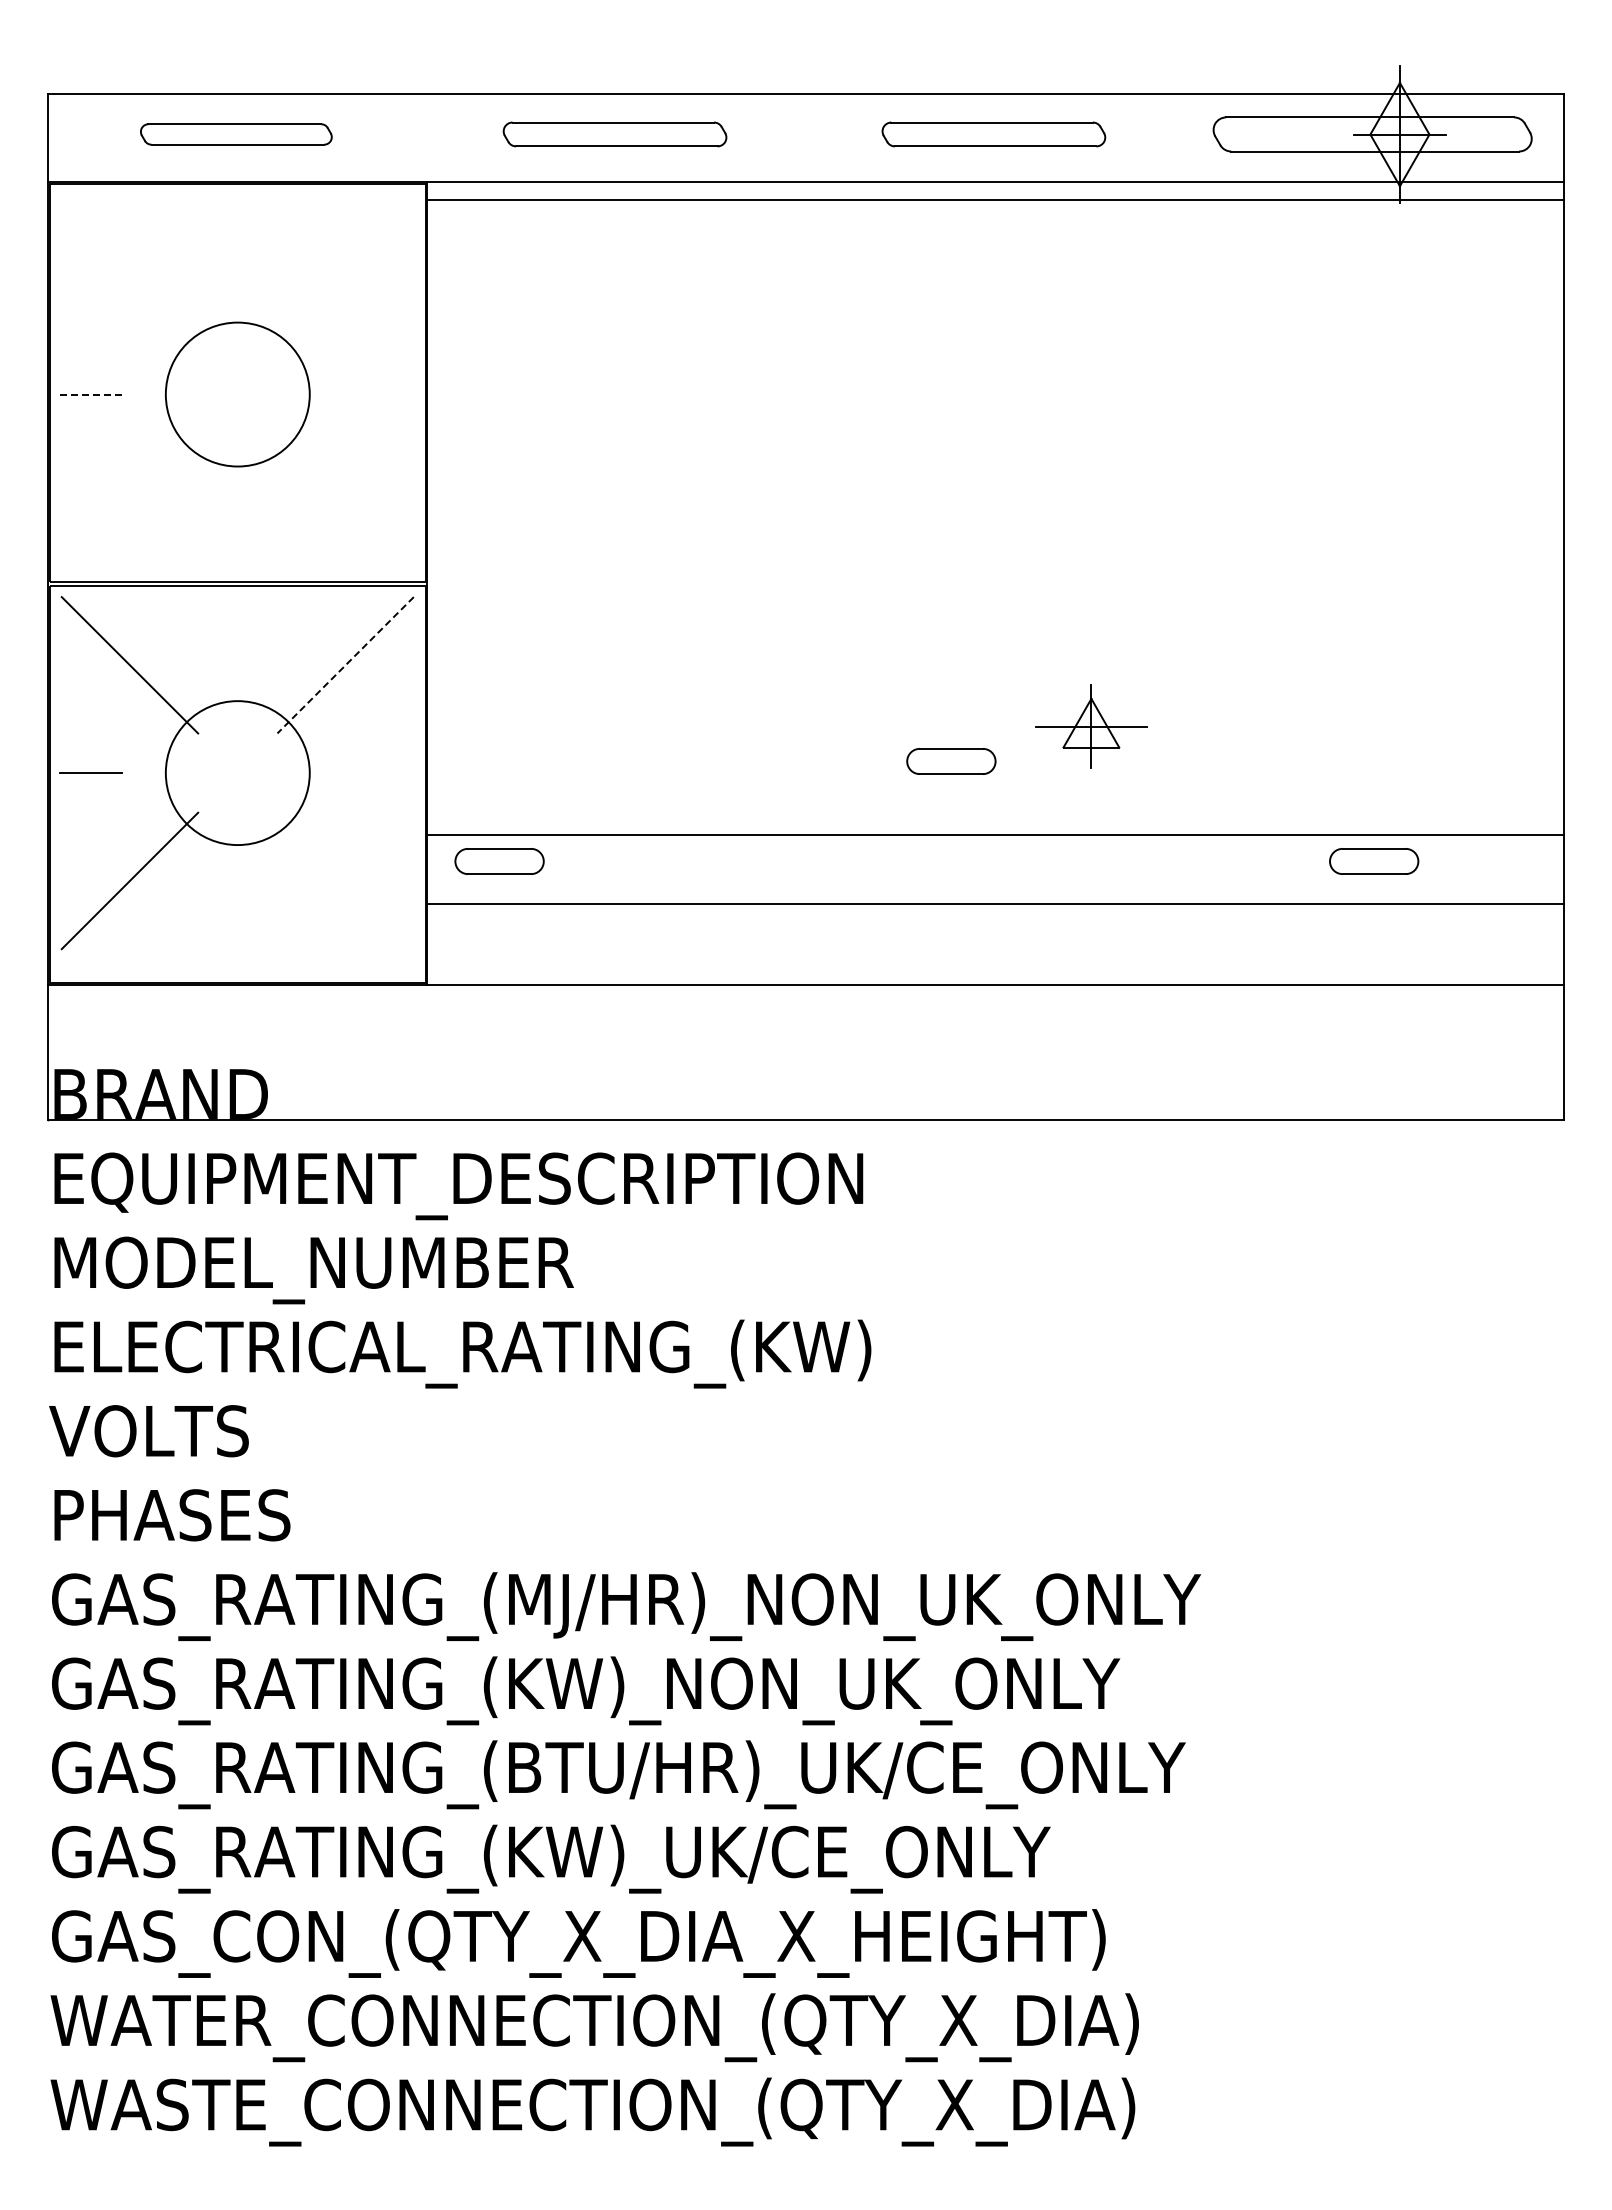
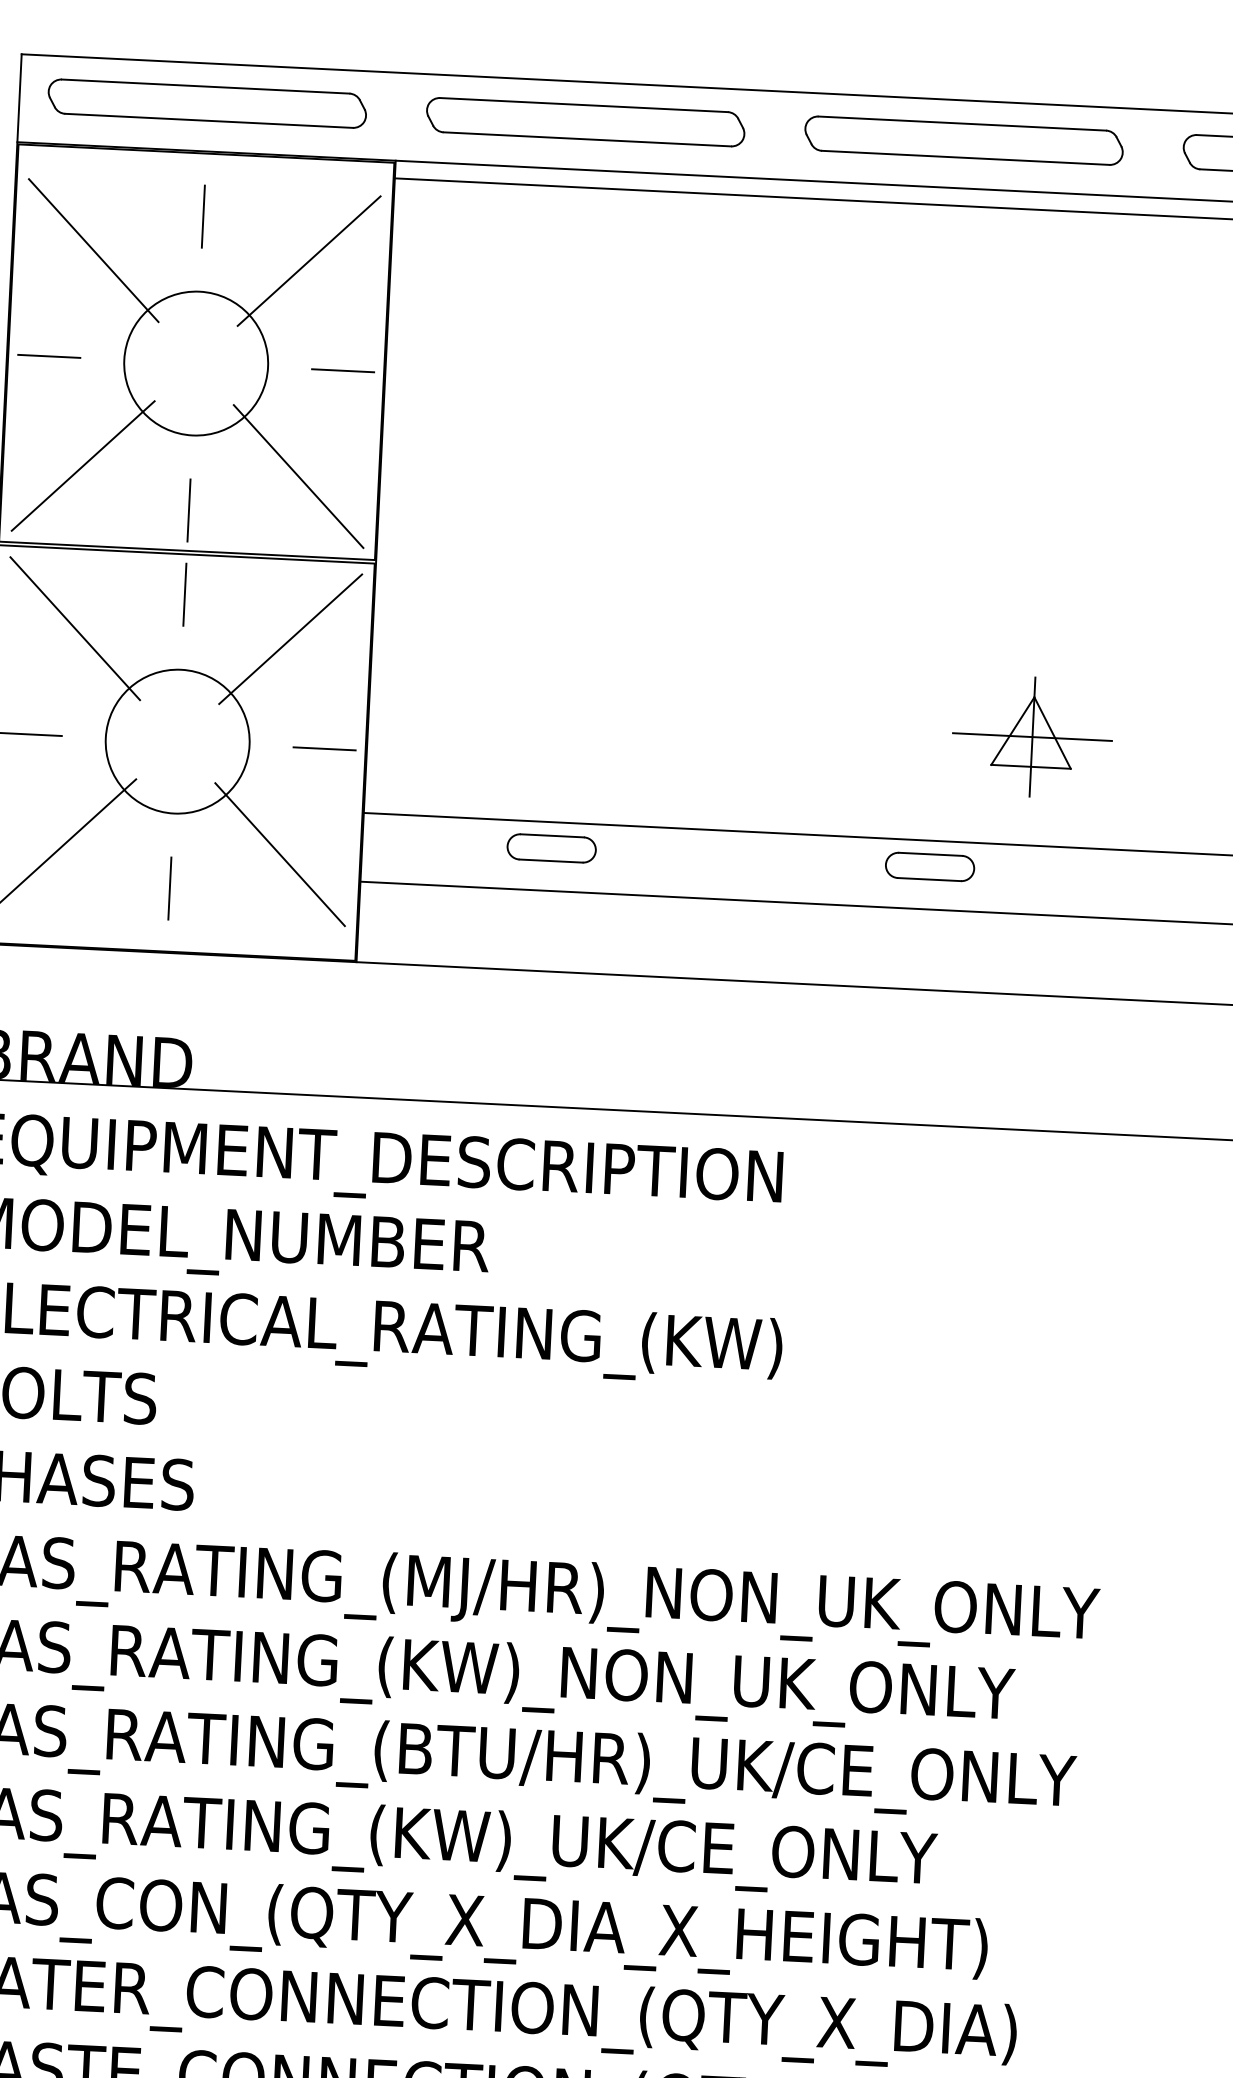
part: (236, 134) -> (207, 103), size x1.67
part: (614, 134) -> (585, 122), size x1.43
part: (993, 134) -> (963, 140), size x1.43
line: (237, 247) -> (203, 216), added
line: (129, 286) -> (93, 250), added
line: (345, 286) -> (309, 260), added
line: (91, 394) -> (50, 356), dashed -> solid
line: (384, 394) -> (342, 370), added
line: (129, 502) -> (82, 466), added
line: (345, 502) -> (298, 476), added
line: (237, 541) -> (188, 510), added
line: (237, 625) -> (184, 594), added
line: (345, 665) -> (290, 639), dashed -> solid
part: (1091, 726) -> (1032, 736), size x1.43
part: (951, 761) -> (930, 866), moved
line: (384, 773) -> (324, 749), added
part: (499, 861) -> (551, 848), moved
line: (345, 880) -> (280, 854), added
line: (236, 919) -> (169, 887), added

